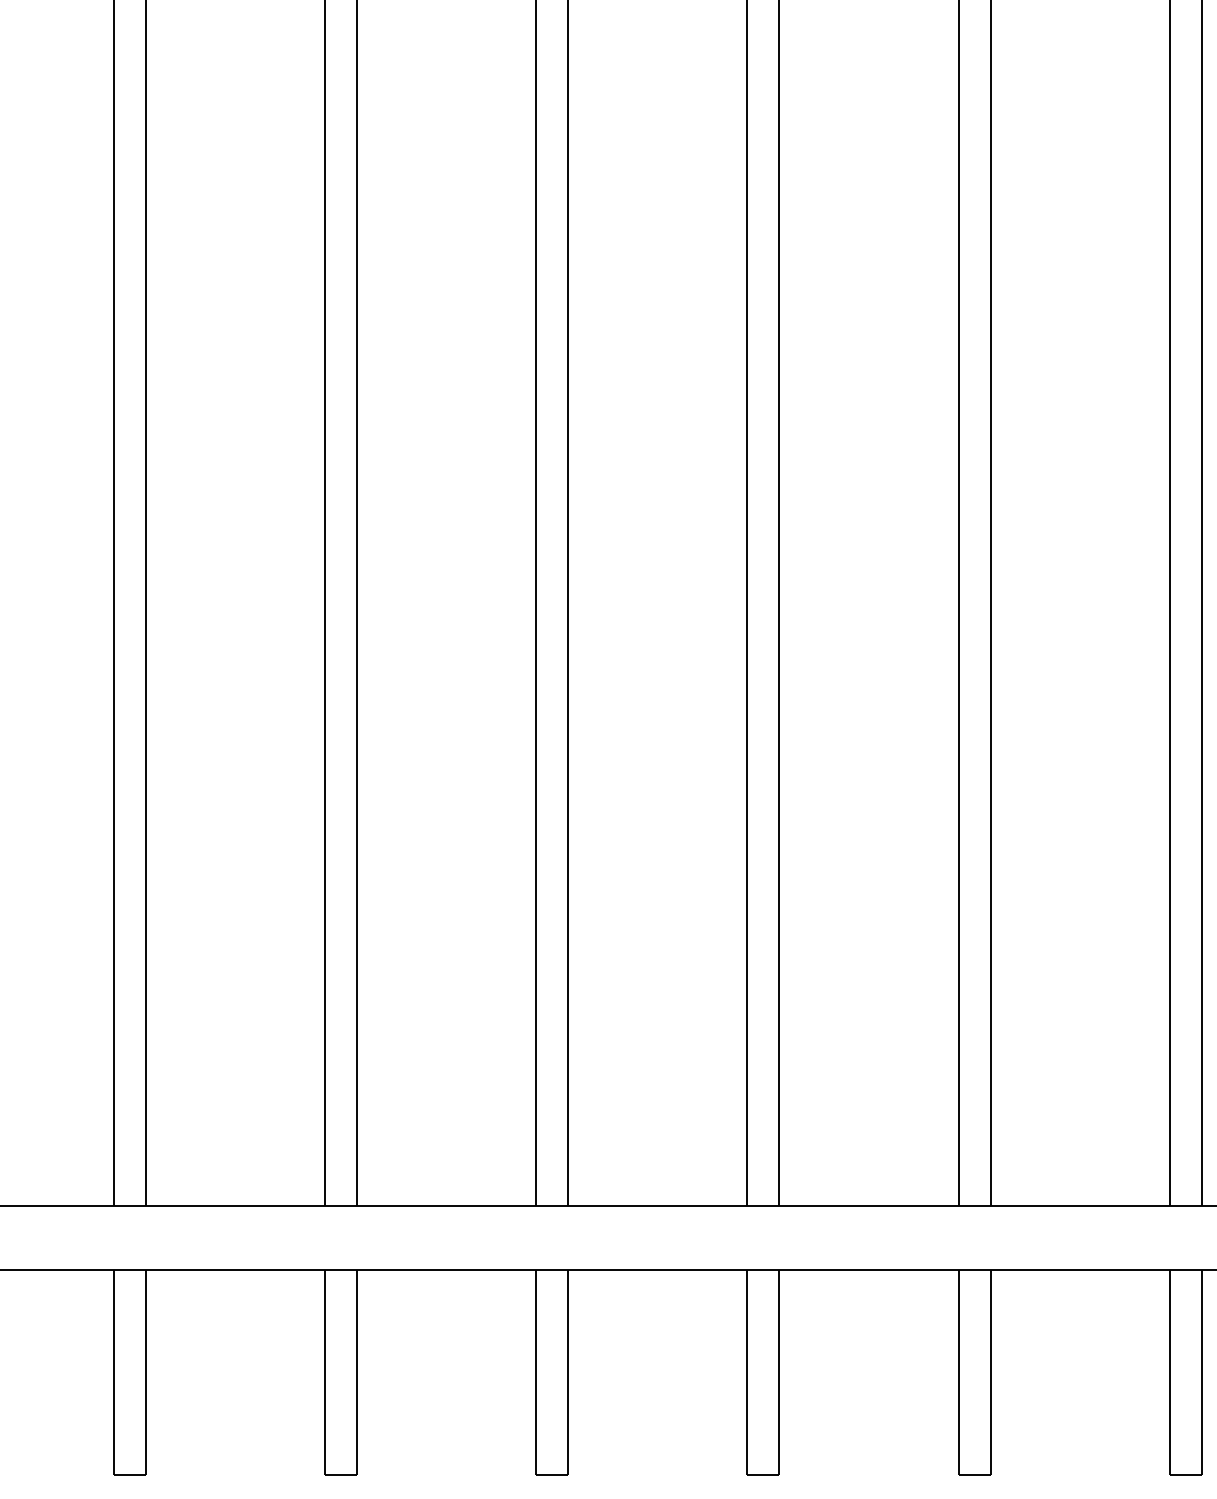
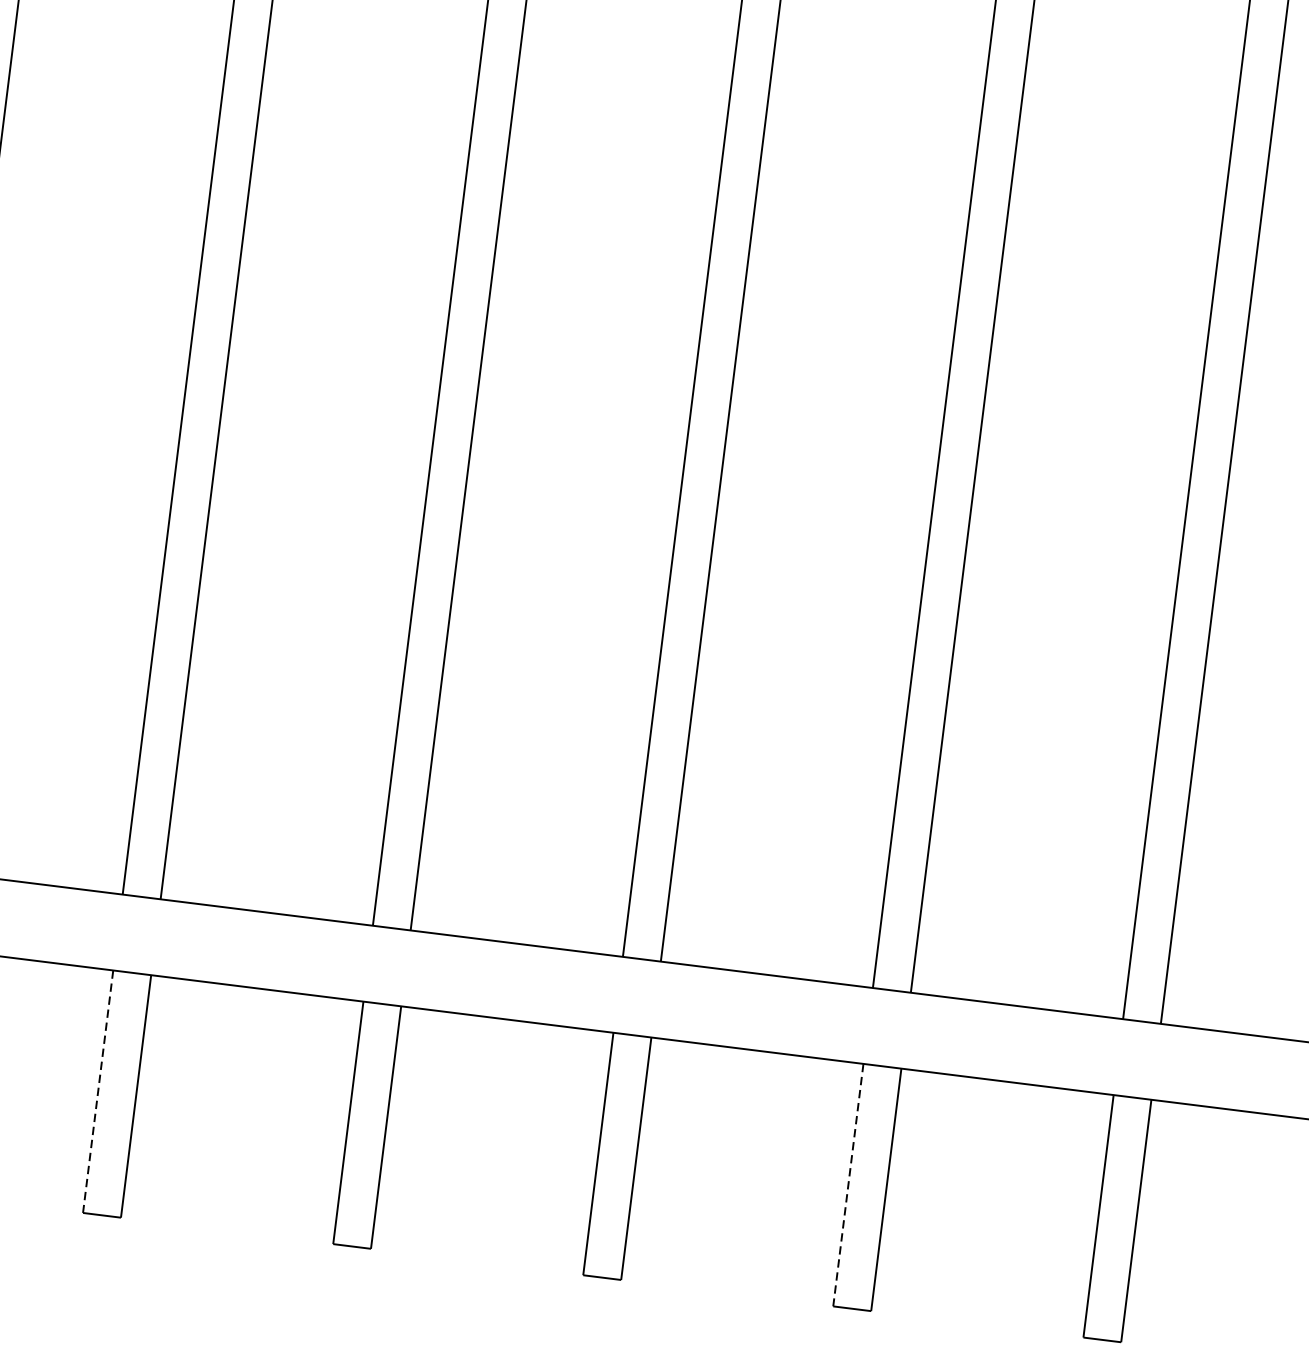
line: (325, 1373) -> (98, 1092), solid -> dashed
line: (958, 1373) -> (848, 1186), solid -> dashed

